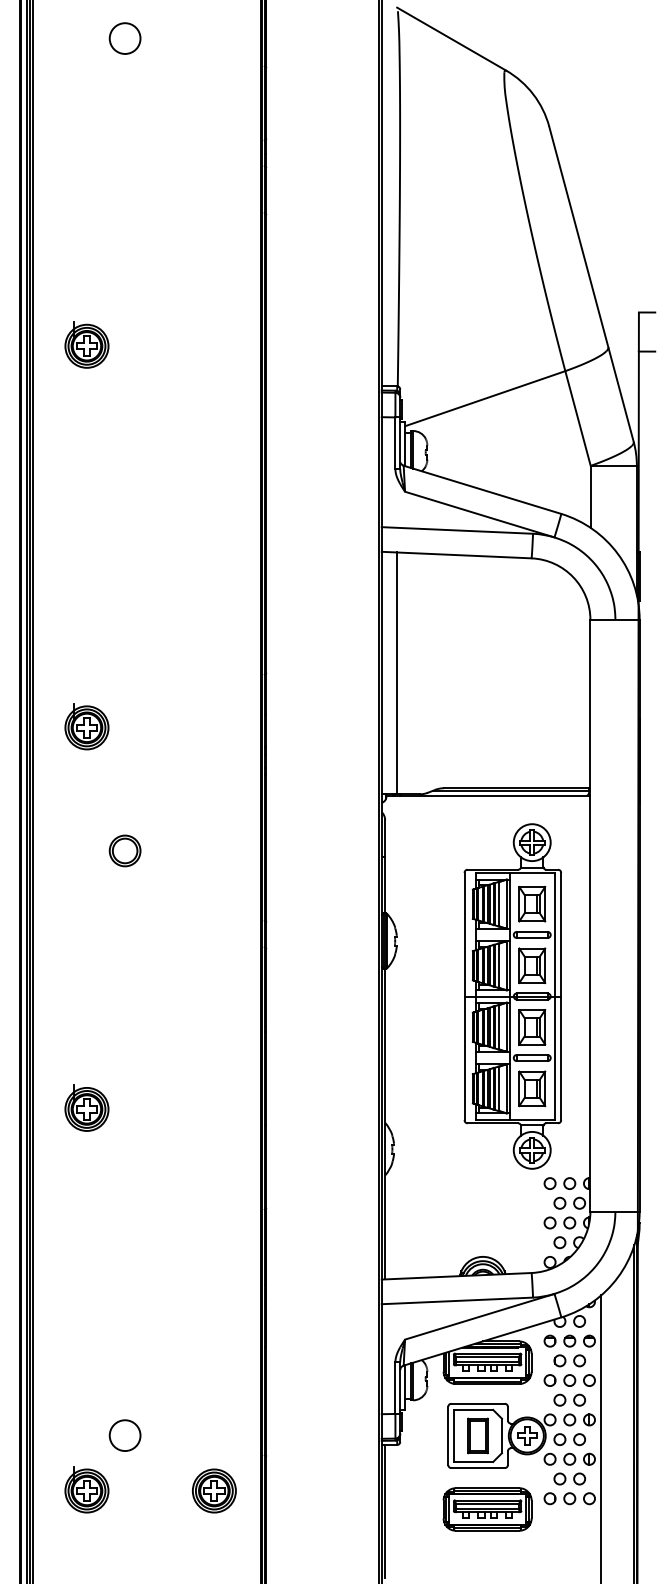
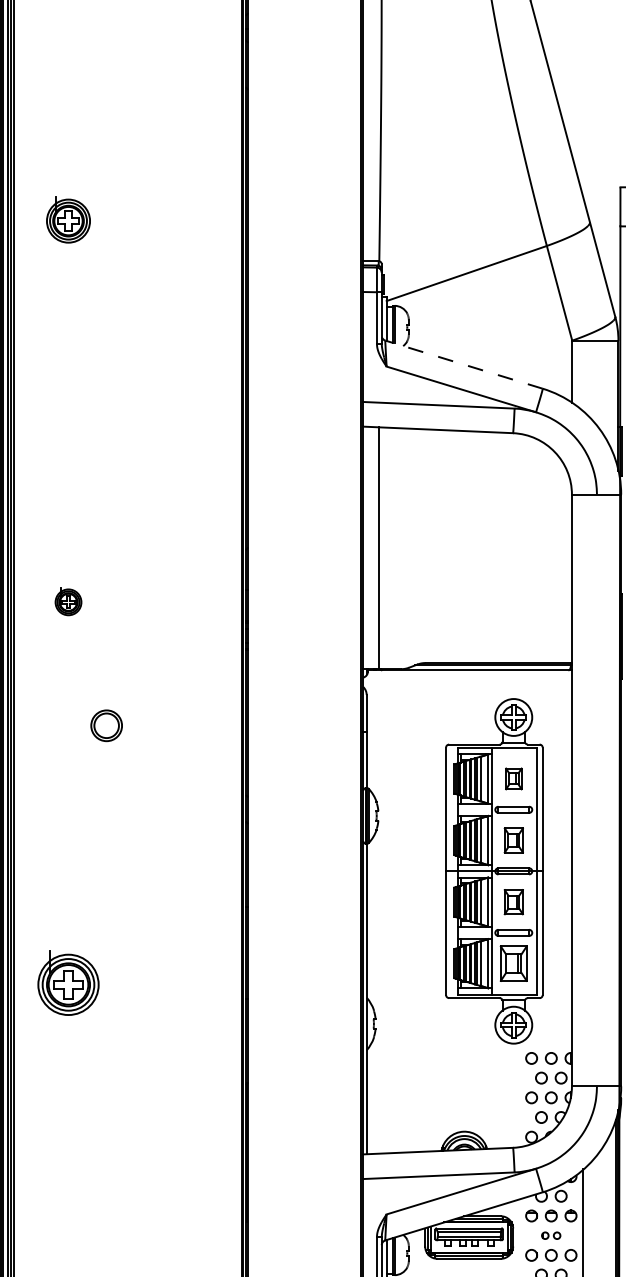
line: (482, 489) -> (464, 364), solid -> dashed
part: (86, 726) -> (68, 601), size x0.6
part: (532, 903) -> (514, 778), size x0.6
part: (532, 965) -> (514, 840), size x0.7
part: (532, 1027) -> (514, 902), size x0.7
part: (86, 1107) -> (68, 982), size x1.4
part: (569, 1360) -> (551, 1235), size x0.6

